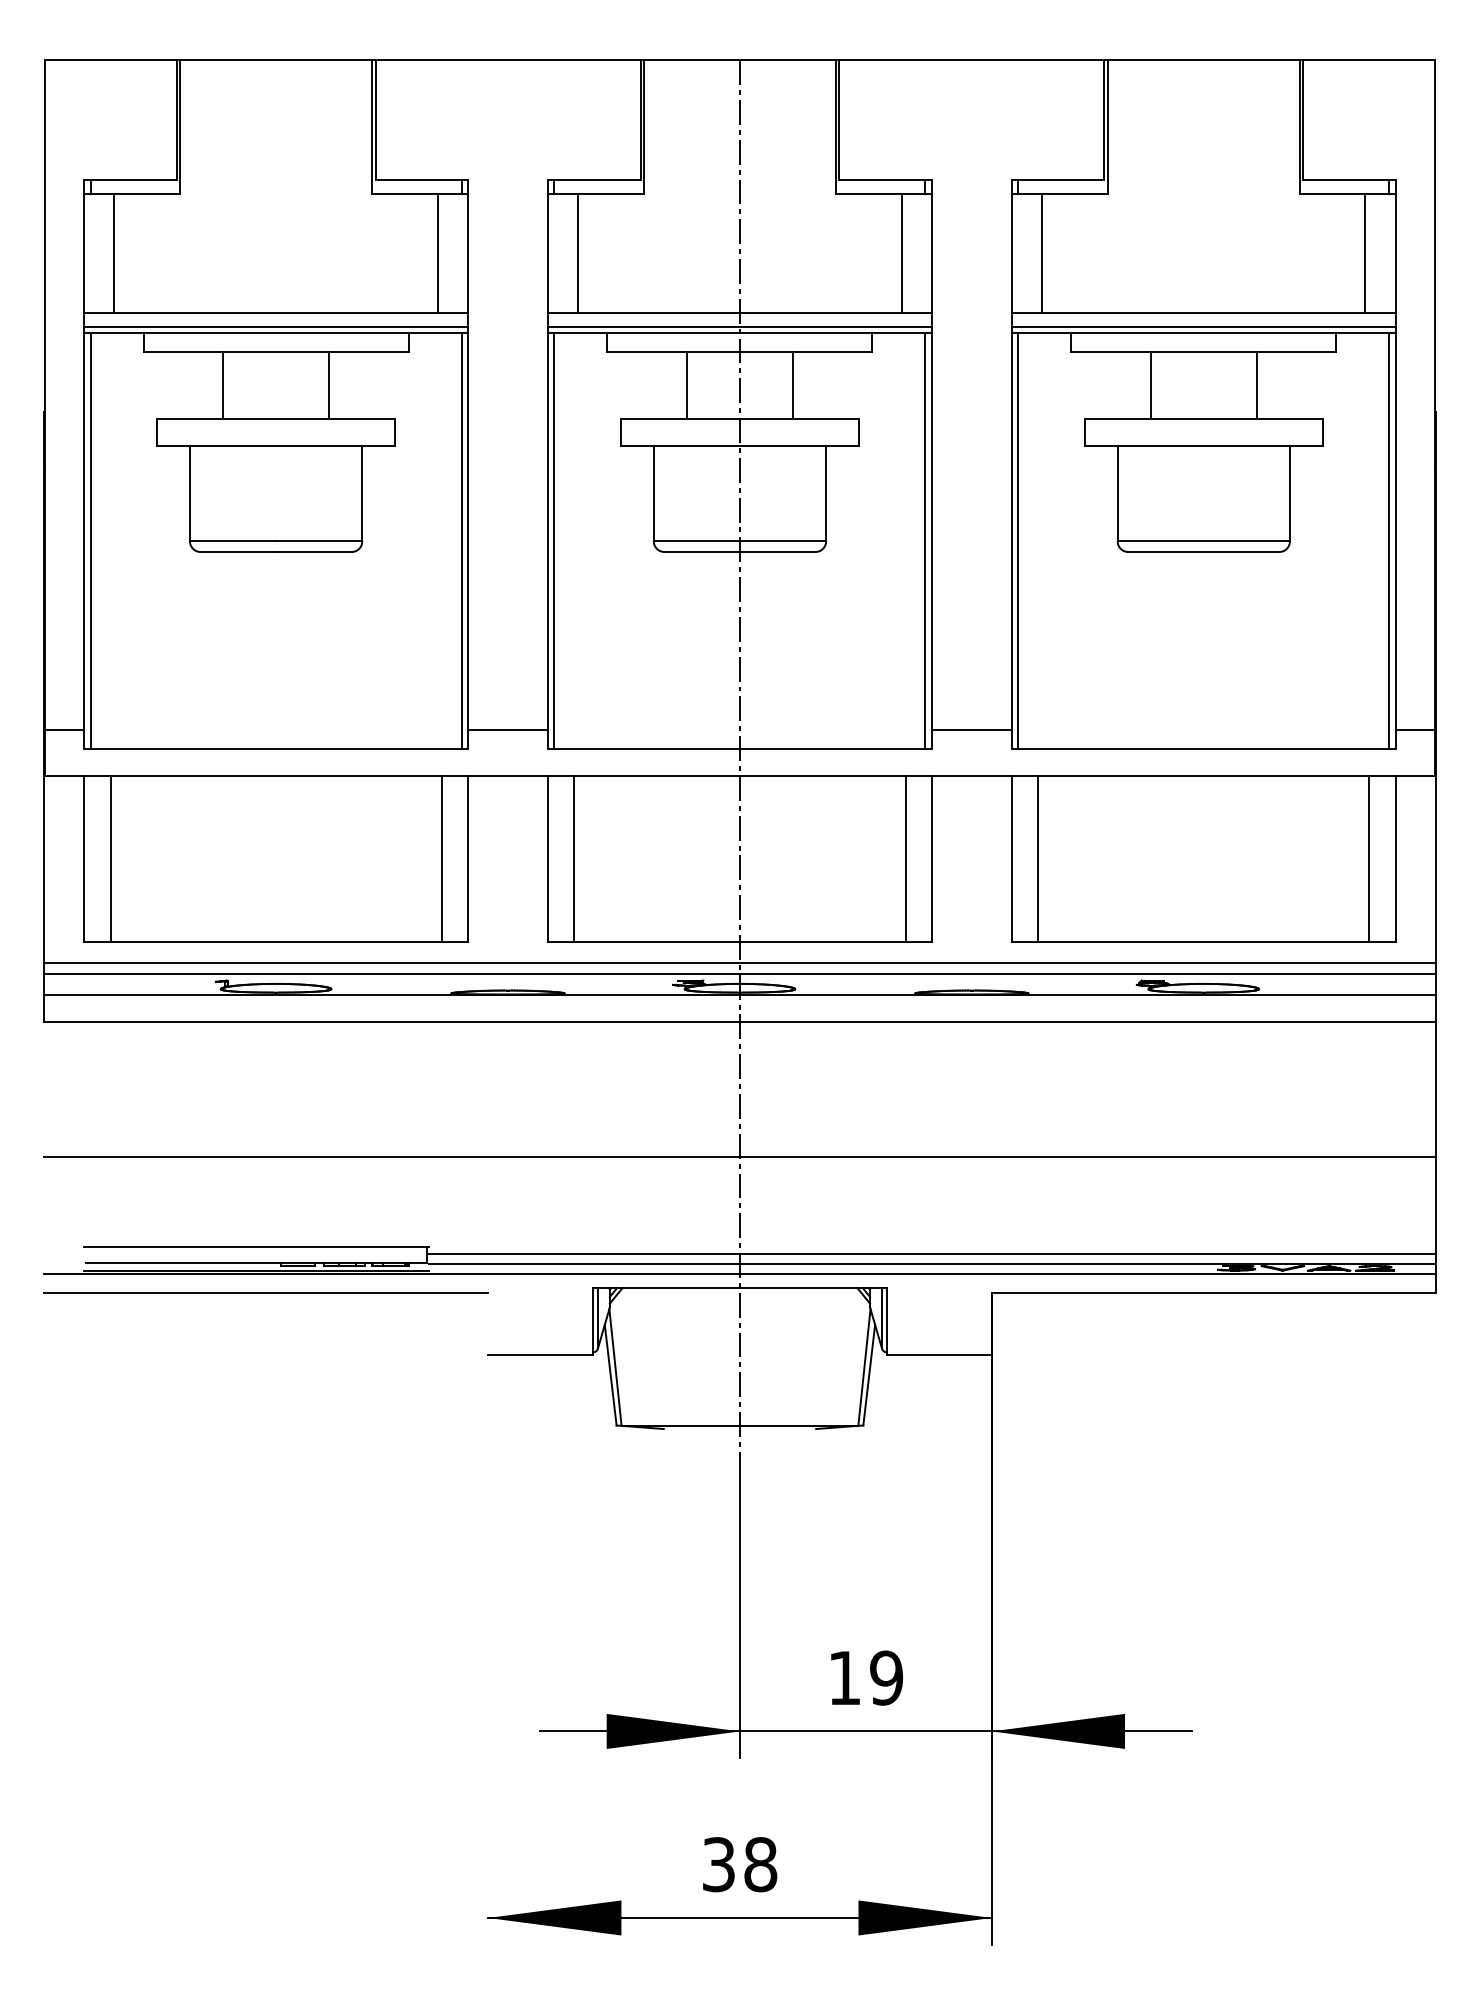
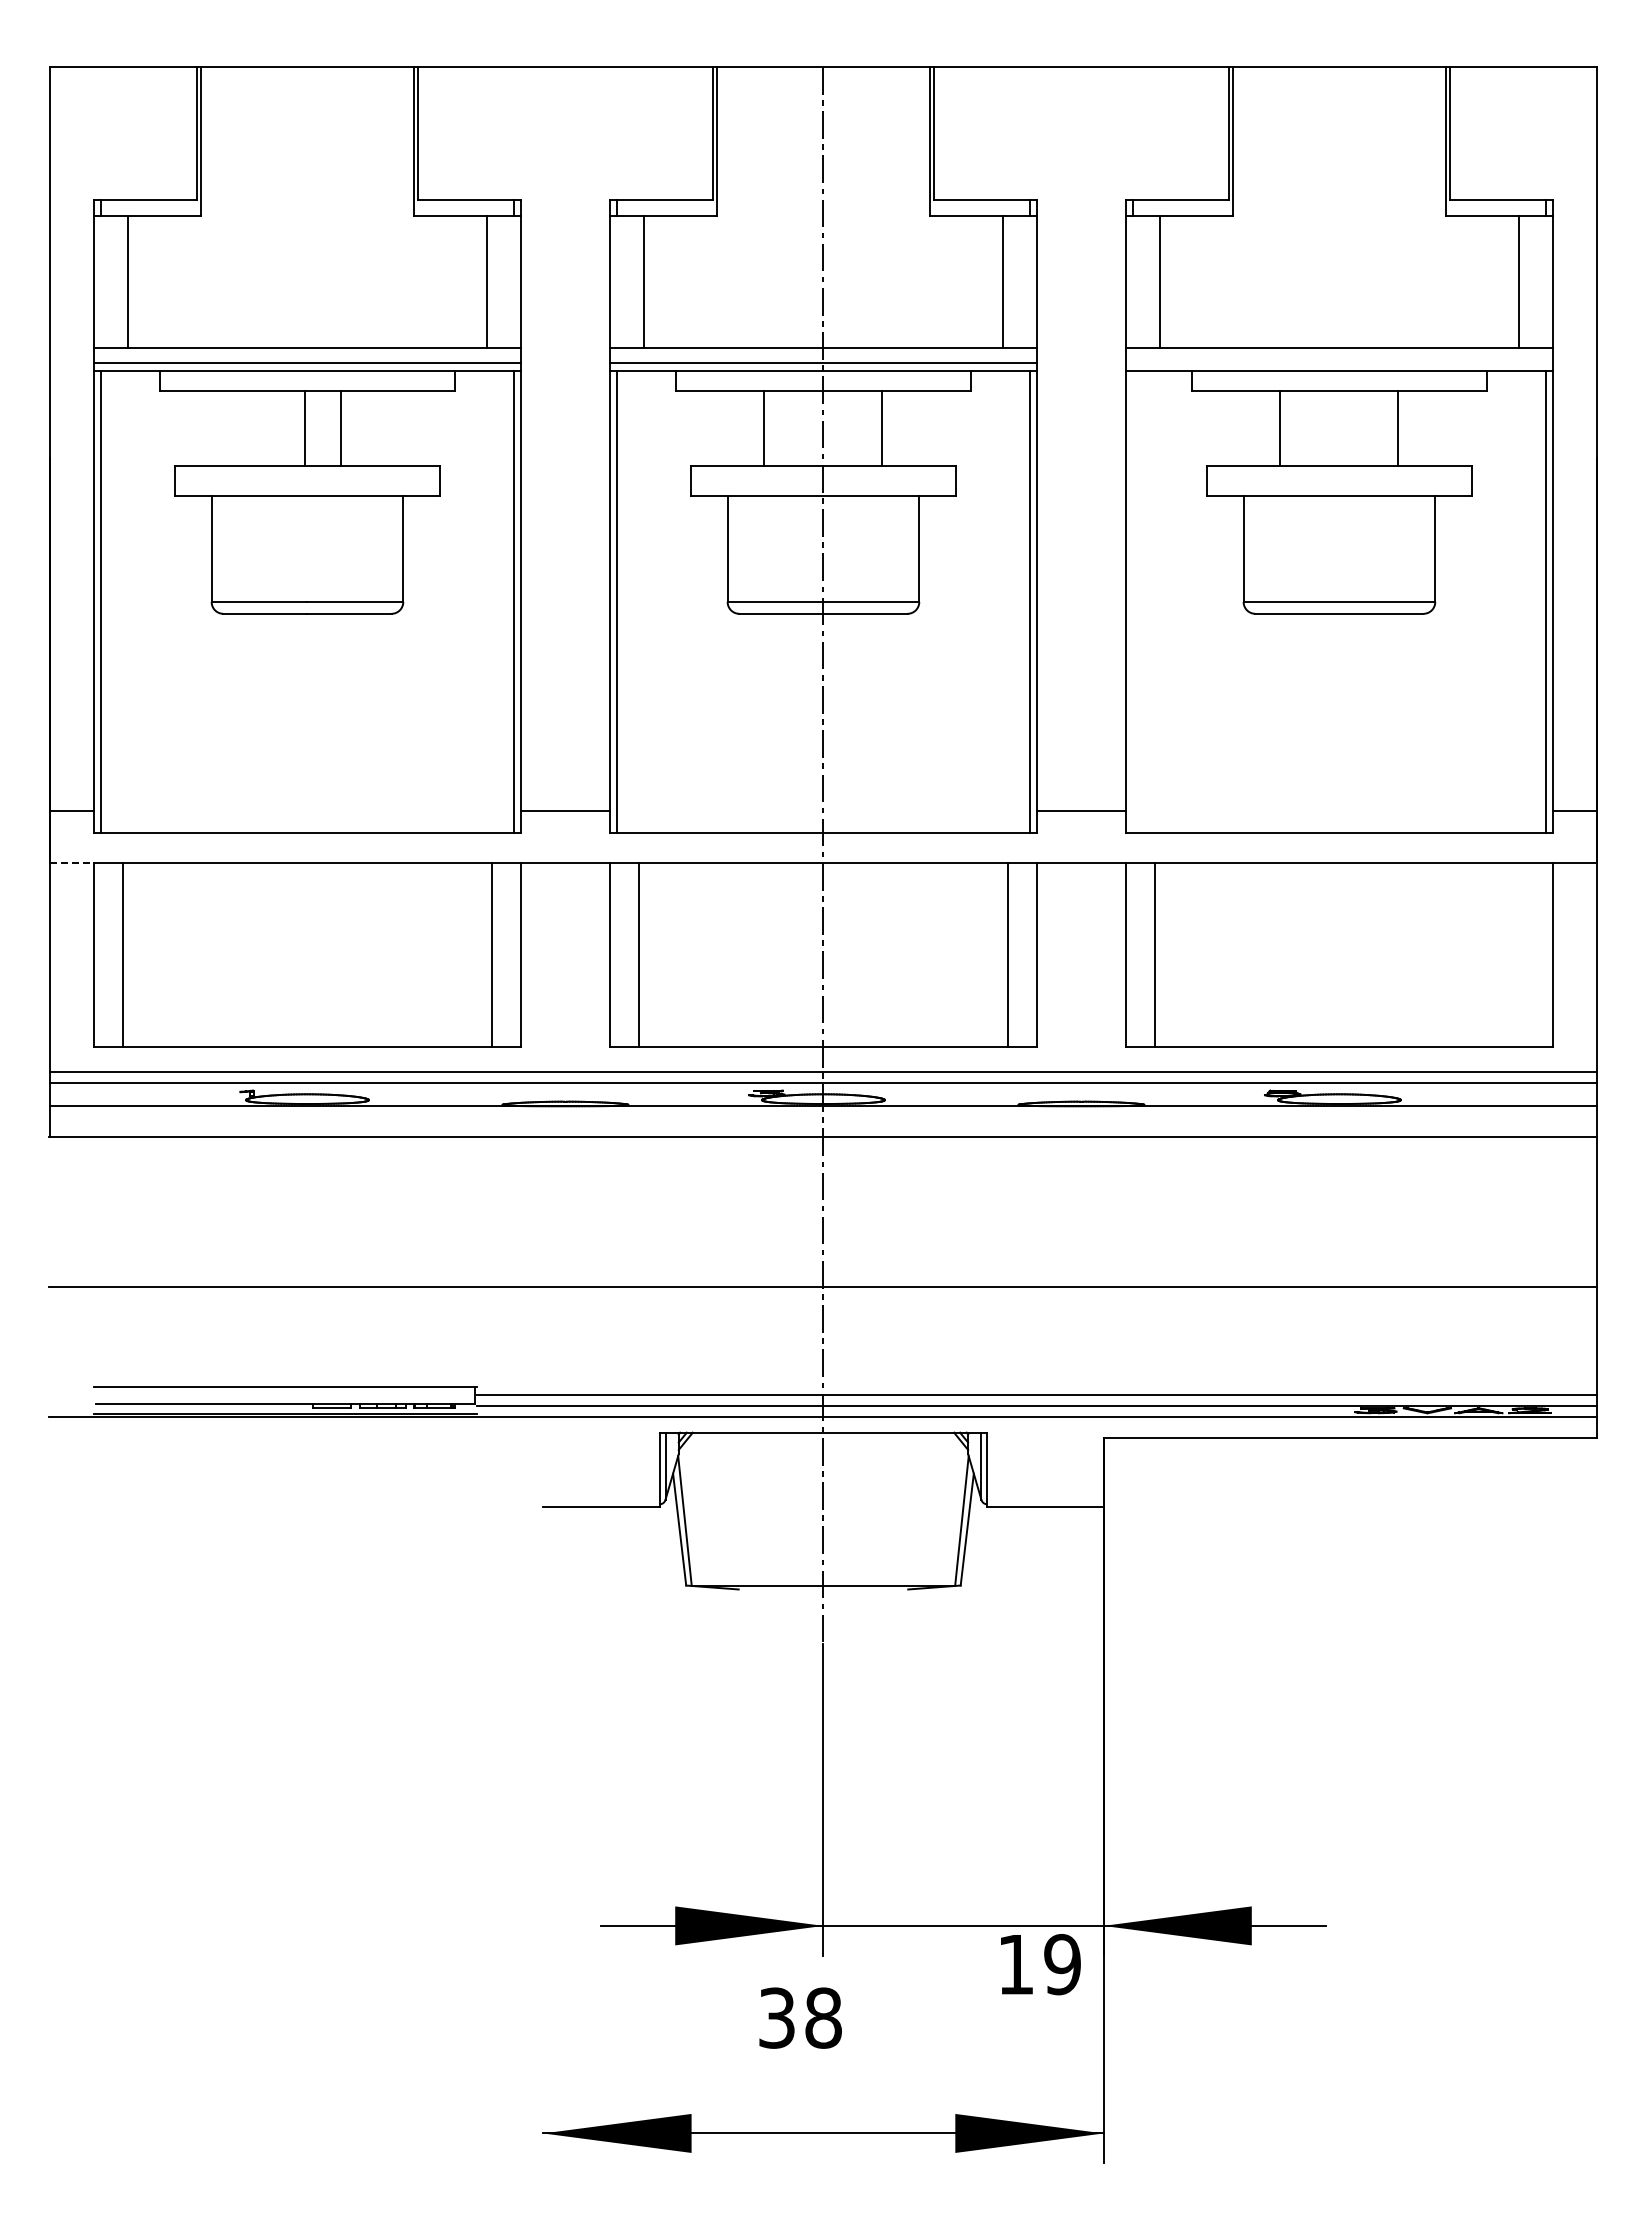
line: (1203, 326) -> (1339, 363), removed
line: (223, 385) -> (340, 428), moved
line: (329, 385) -> (305, 428), moved
line: (1018, 540) -> (1133, 601), removed
line: (64, 775) -> (72, 862), solid -> dashed
line: (1369, 858) -> (1523, 954), removed
line: (265, 1292) -> (295, 1437), removed
text: (866, 1678) -> (1040, 1964), moved
text: (740, 1864) -> (800, 2017), moved

